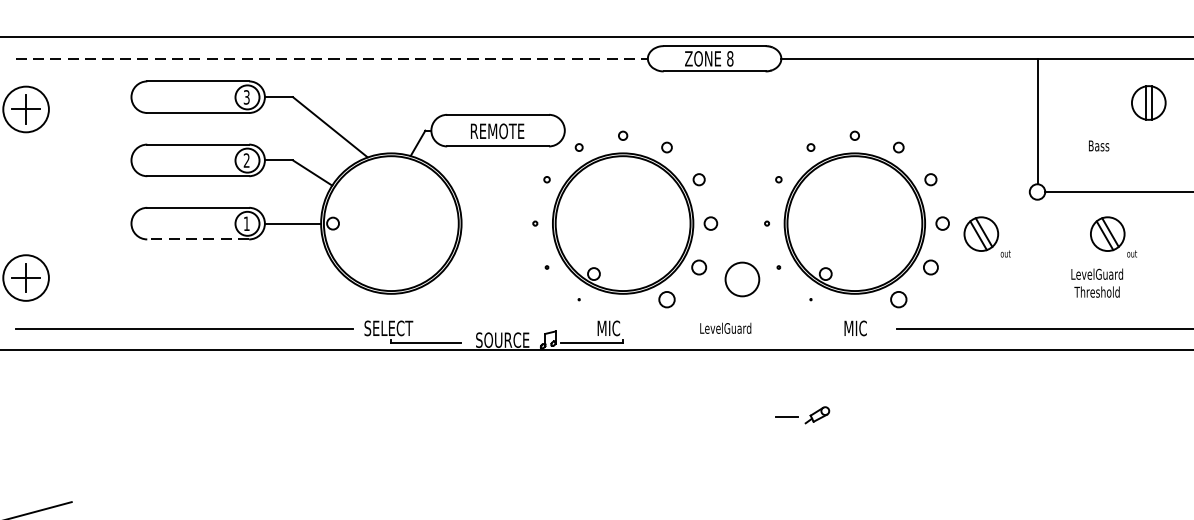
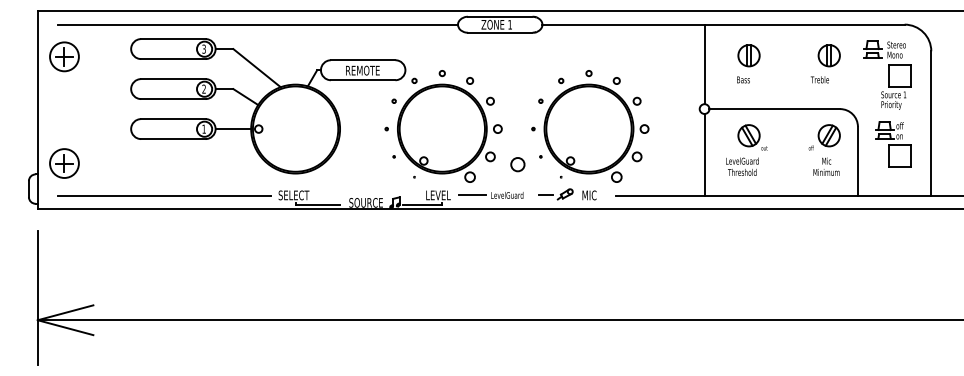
line: (332, 58) -> (258, 24), dashed -> solid
text: (730, 58) -> (510, 24), 8 -> 1
part: (1147, 102) -> (748, 55), moved
part: (986, 236) -> (672, 137), removed
line: (196, 240) -> (172, 139), dashed -> solid
line: (1037, 263) -> (704, 154), added
circle: (741, 279) -> (517, 164), size x0.62
text: (617, 328) -> (438, 195), MIC -> LEVEL
line: (670, 328) -> (472, 195), added
part: (801, 415) -> (555, 194), moved

